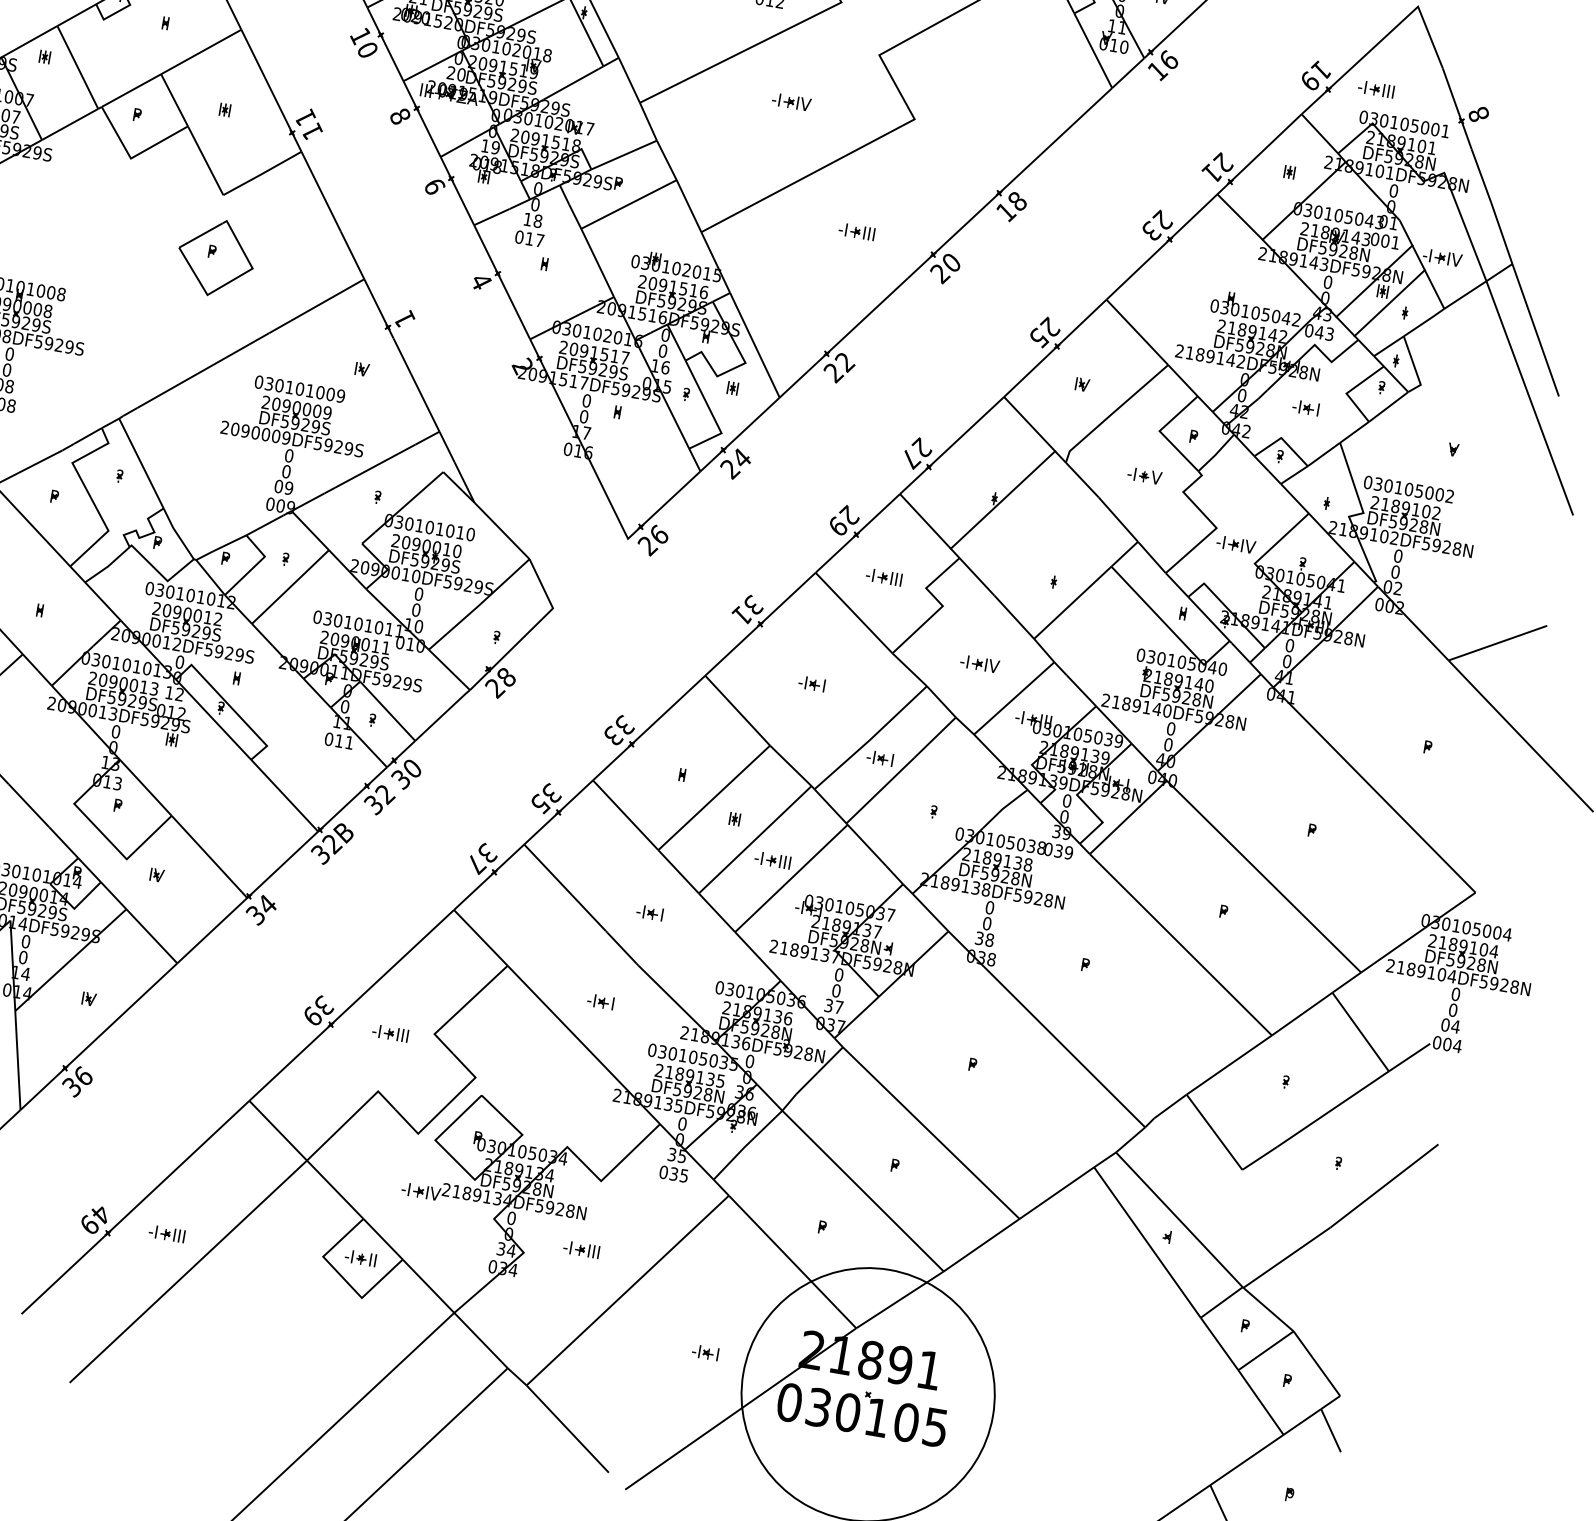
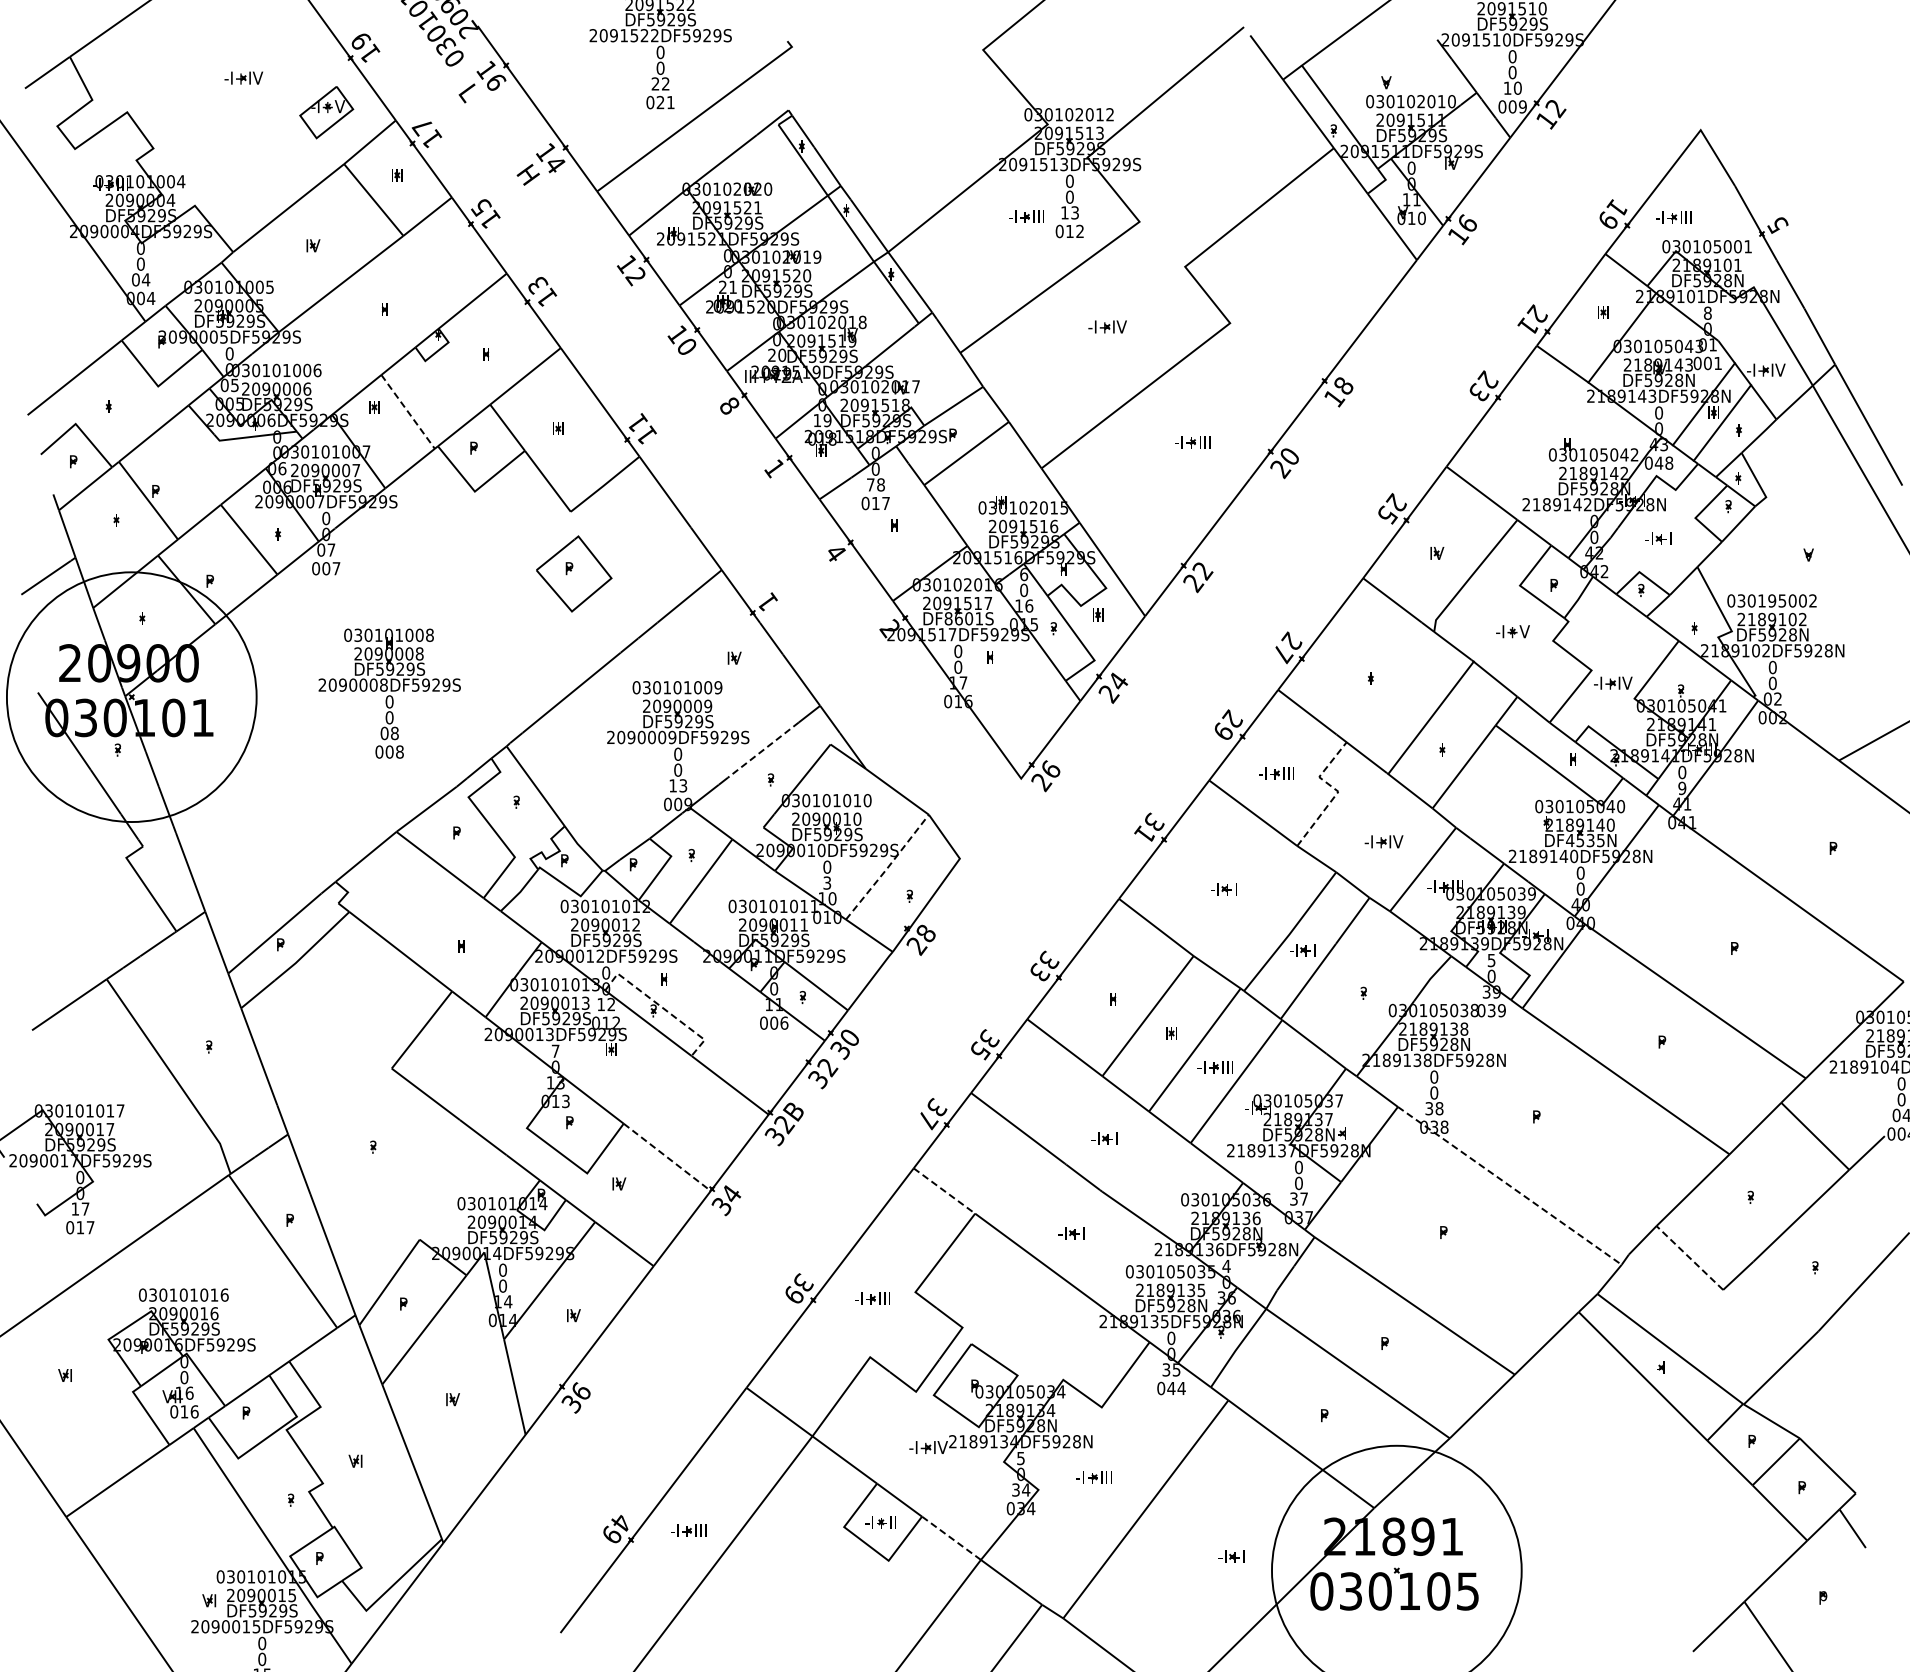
line: (78, 67) -> (408, 411), solid -> dashed
text: (1478, 114) -> (1777, 224), 8 -> 5
text: (434, 186) -> (774, 468), 6 -> 1
text: (1393, 190) -> (1707, 312), 0 -> 8
text: (527, 219) -> (870, 484), 18 -> 78
text: (1330, 333) -> (1669, 462), 043 -> 048
text: (666, 334) -> (1024, 573), 0 -> 6
text: (597, 368) -> (963, 618), DF5929S -> DF8601S
line: (375, 466) -> (763, 750), solid -> dashed
text: (284, 487) -> (678, 785), 09 -> 13
text: (1409, 489) -> (1772, 600), 030105002 -> 030195002
line: (1002, 499) -> (1430, 717), moved
line: (479, 604) -> (887, 867), solid -> dashed
line: (941, 605) -> (1337, 791), solid -> dashed
text: (416, 609) -> (827, 882), 0 -> 3
text: (1287, 661) -> (1682, 788), 0 -> 9
text: (1181, 697) -> (1585, 840), DF5928N -> DF4535N
line: (229, 705) -> (661, 1006), solid -> dashed
text: (116, 730) -> (555, 1050), 0 -> 7
text: (344, 741) -> (779, 1022), 011 -> 006
text: (1067, 800) -> (1491, 960), 0 -> 5
line: (209, 857) -> (667, 1157), solid -> dashed
line: (480, 938) -> (944, 1191), solid -> dashed
line: (1046, 1028) -> (1509, 1185), solid -> dashed
text: (749, 1061) -> (1226, 1266), 0 -> 4
line: (1214, 1131) -> (1689, 1257), solid -> dashed
text: (679, 1174) -> (1176, 1388), 035 -> 044
text: (511, 1218) -> (1020, 1458), 0 -> 5
line: (428, 1286) -> (951, 1538), solid -> dashed

